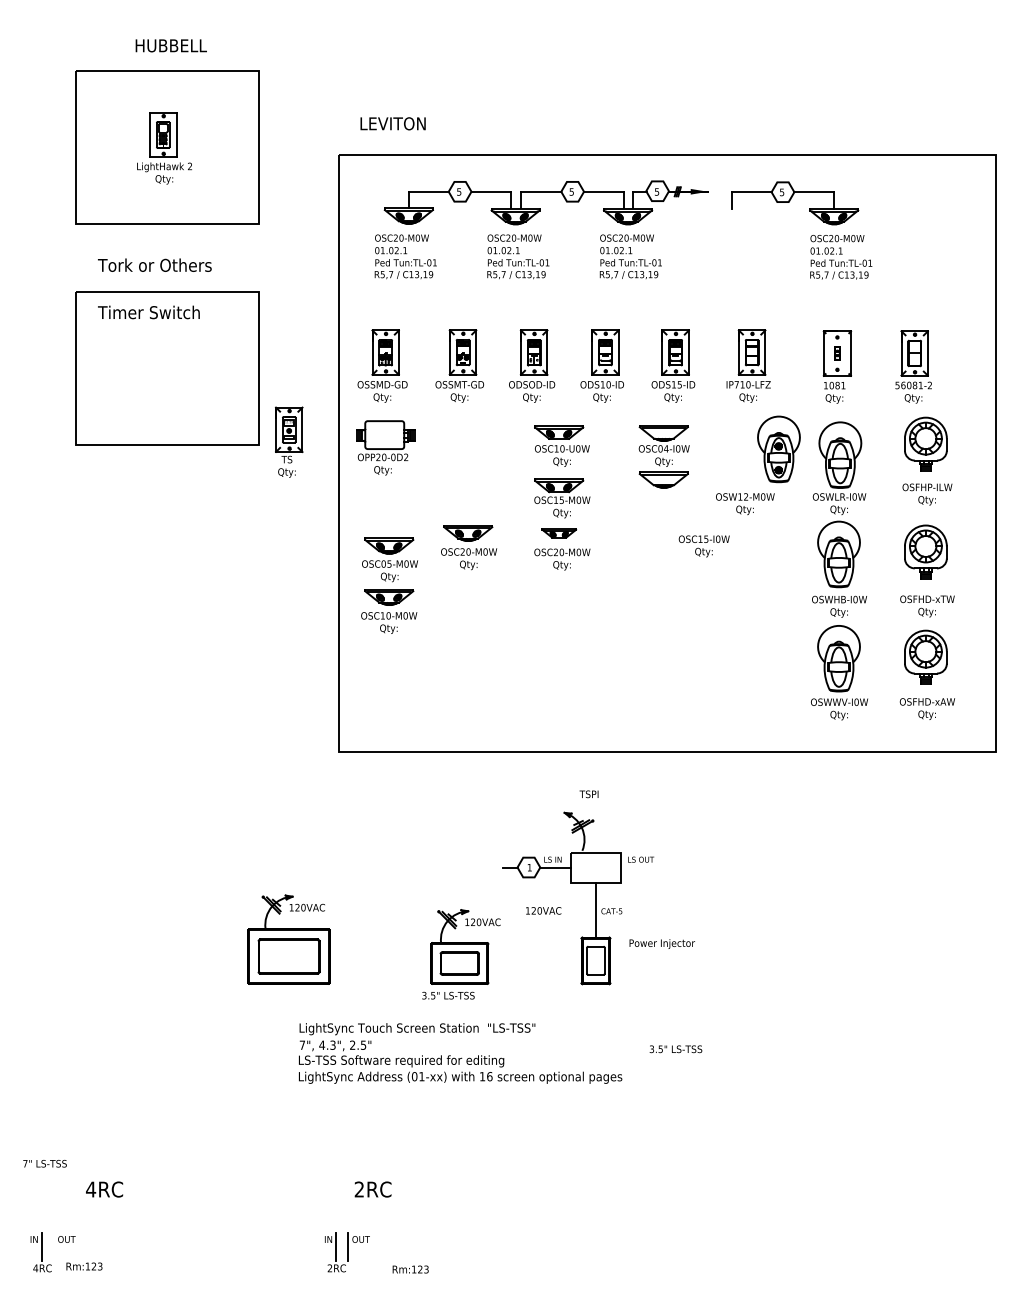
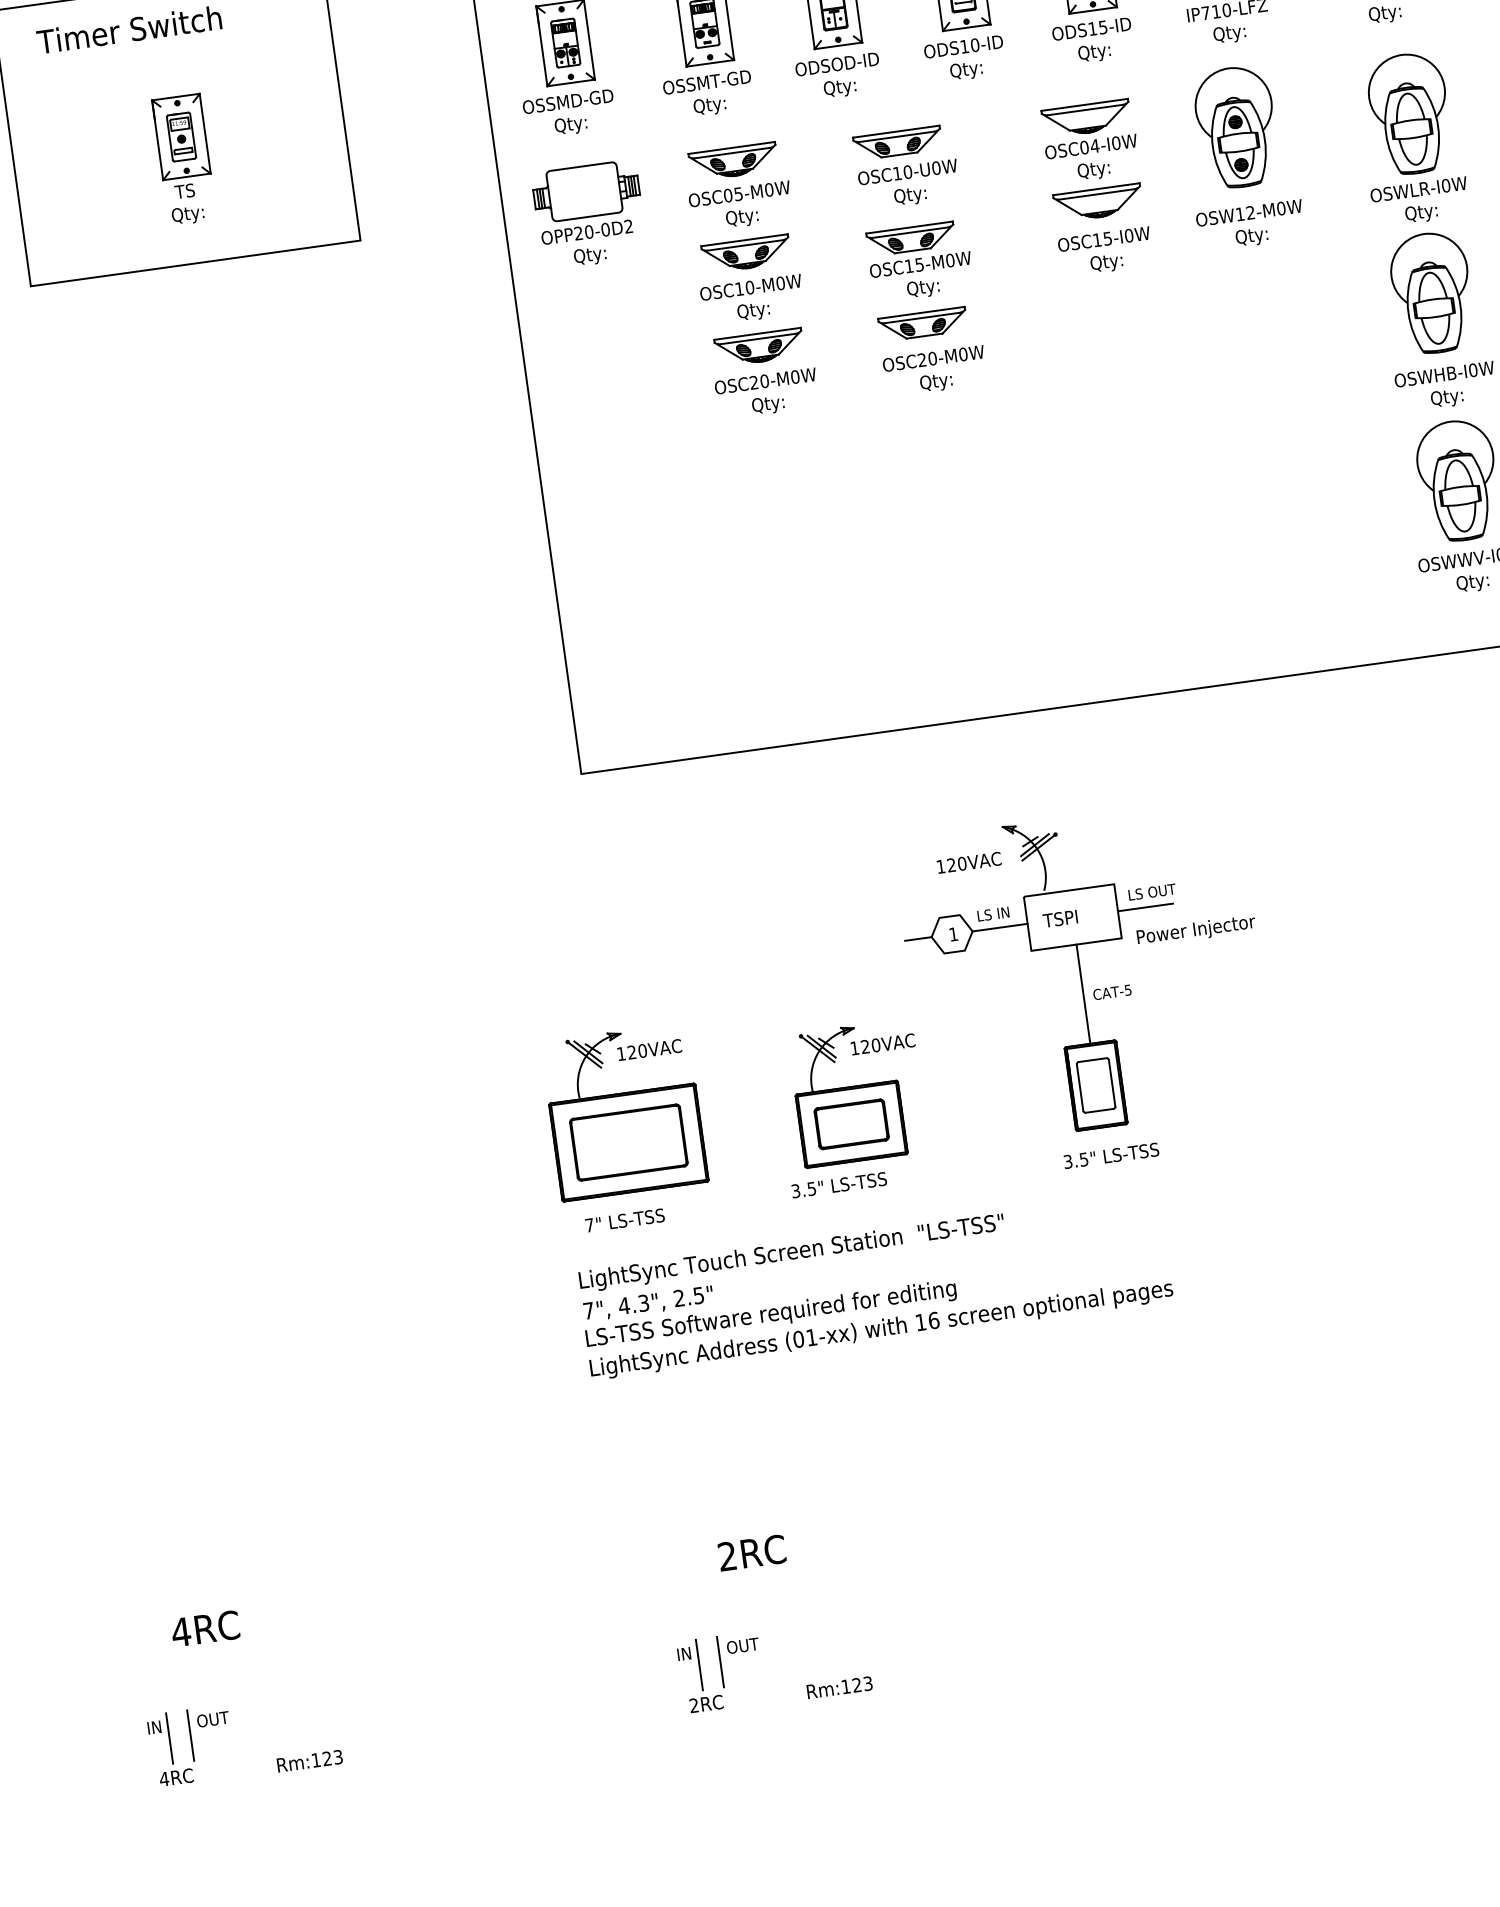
part: (289, 441) -> (184, 158), moved
part: (778, 449) -> (1235, 127), moved
part: (559, 533) -> (923, 325), size x1.43
text: (703, 546) -> (1104, 252), moved
part: (389, 585) -> (743, 232), moved
text: (588, 794) -> (1059, 919), moved
line: (636, 867) -> (1145, 907), added
text: (543, 910) -> (968, 862), moved
part: (288, 939) -> (623, 1111), moved
text: (661, 943) -> (1194, 929), moved
text: (675, 1049) -> (1110, 1156), moved
text: (44, 1163) -> (624, 1220), moved
text: (104, 1189) -> (205, 1628), moved
line: (53, 1246) -> (190, 1735), added
text: (84, 1266) -> (310, 1761), moved

